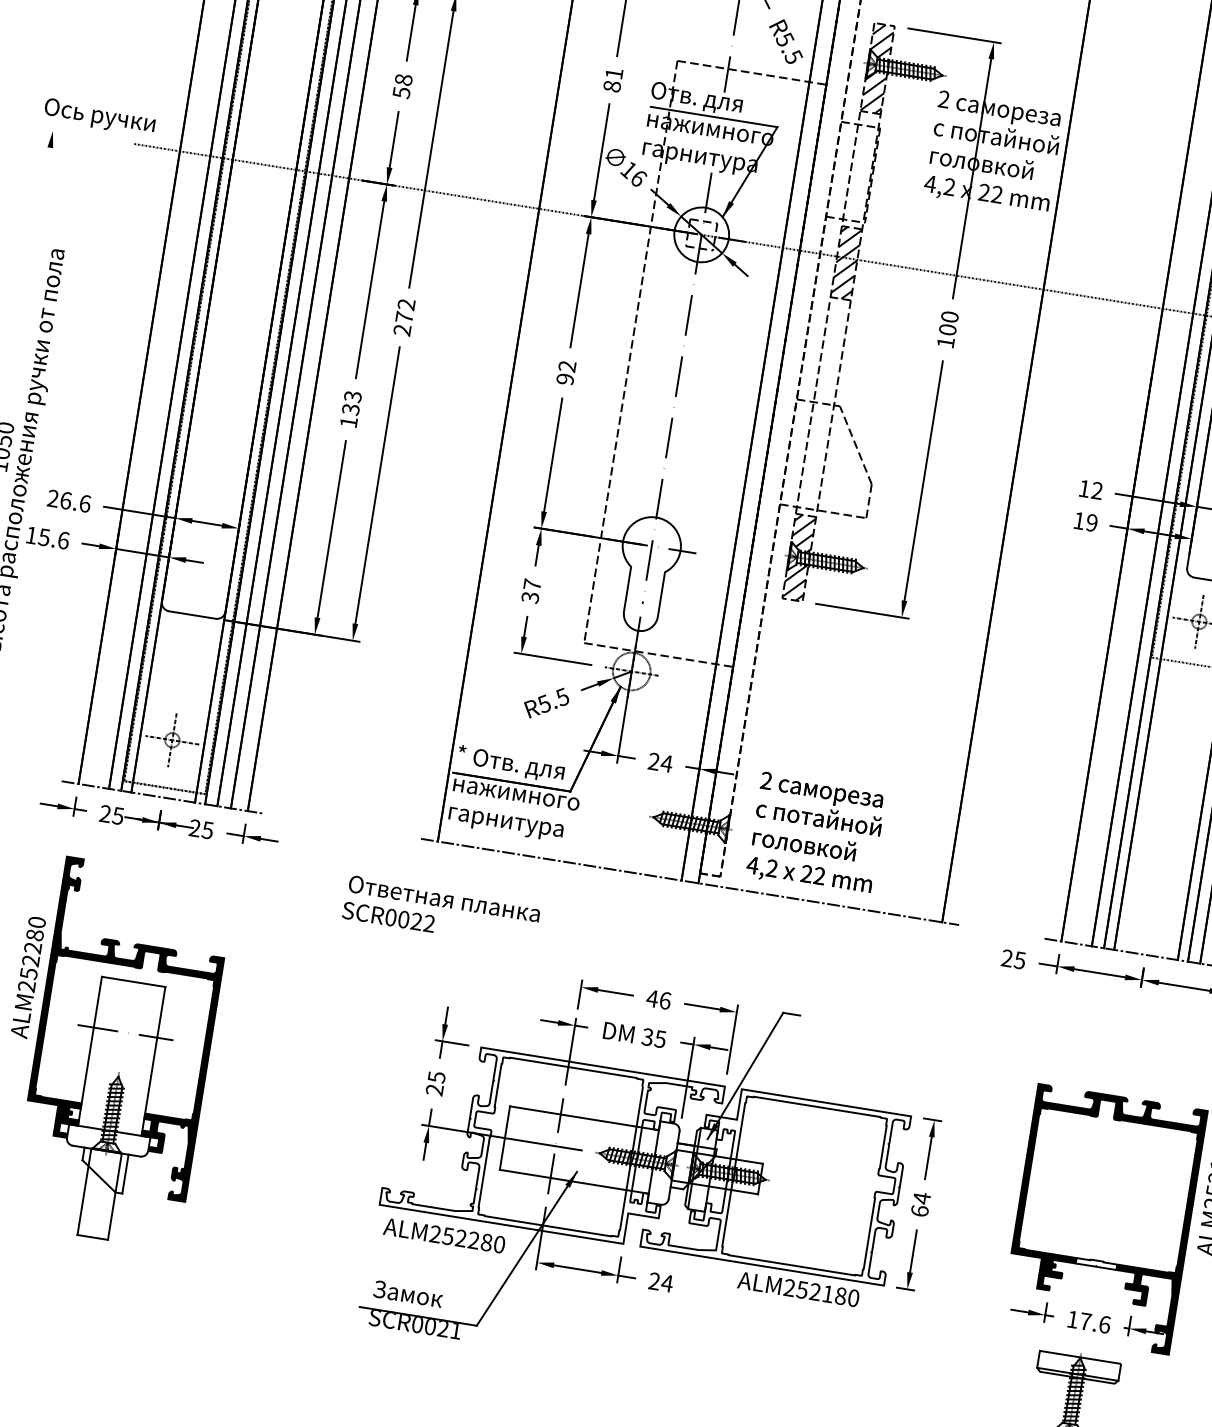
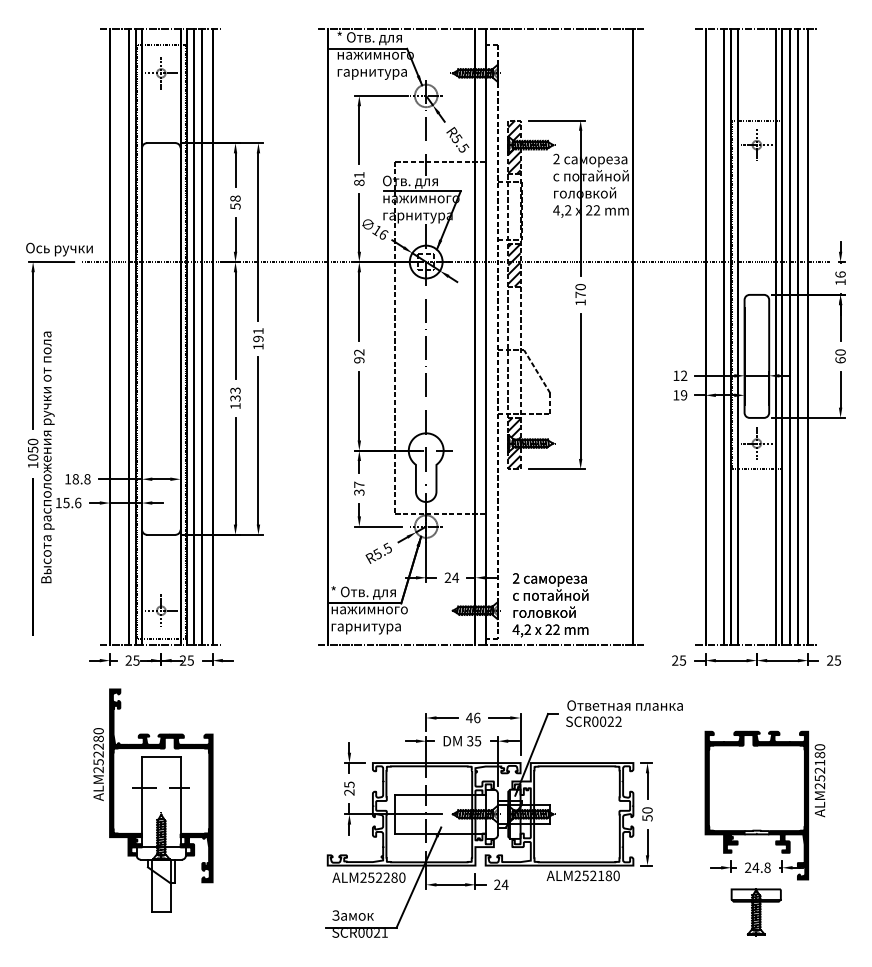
line: (83, 134) -> (51, 261), added
line: (30, 277) -> (33, 350), added
text: (404, 316) -> (258, 338), 272 -> 191
text: (947, 329) -> (580, 294), 100 -> 170
text: (68, 501) -> (77, 479), 26.6 -> 18.8
text: (441, 911) -> (624, 713), moved
text: (920, 1205) -> (647, 814), 64 -> 50
text: (1088, 1321) -> (757, 867), 17.6 -> 24.8

